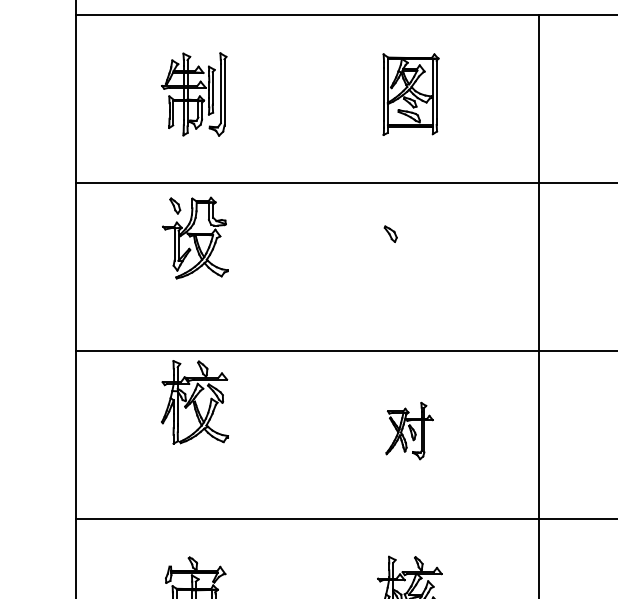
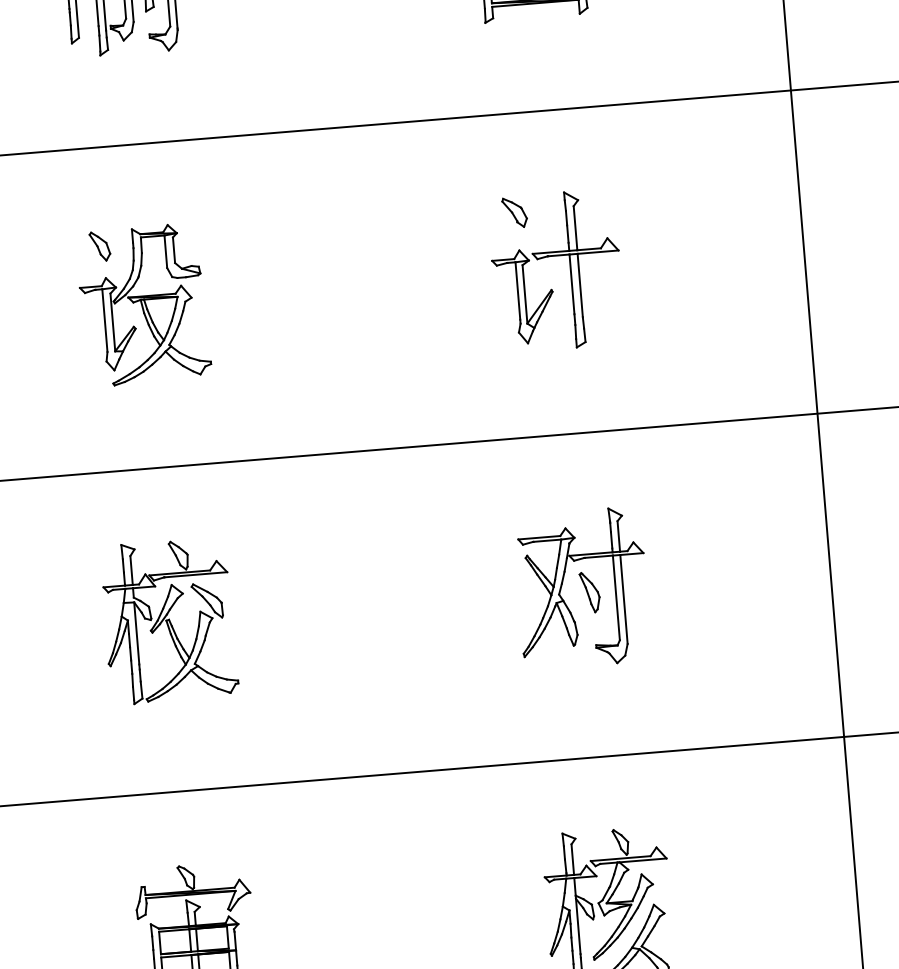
part: (195, 237) -> (144, 303), moved
part: (409, 258) -> (554, 256), added
part: (194, 402) -> (168, 621), moved
part: (409, 430) -> (581, 587), size x1.43

